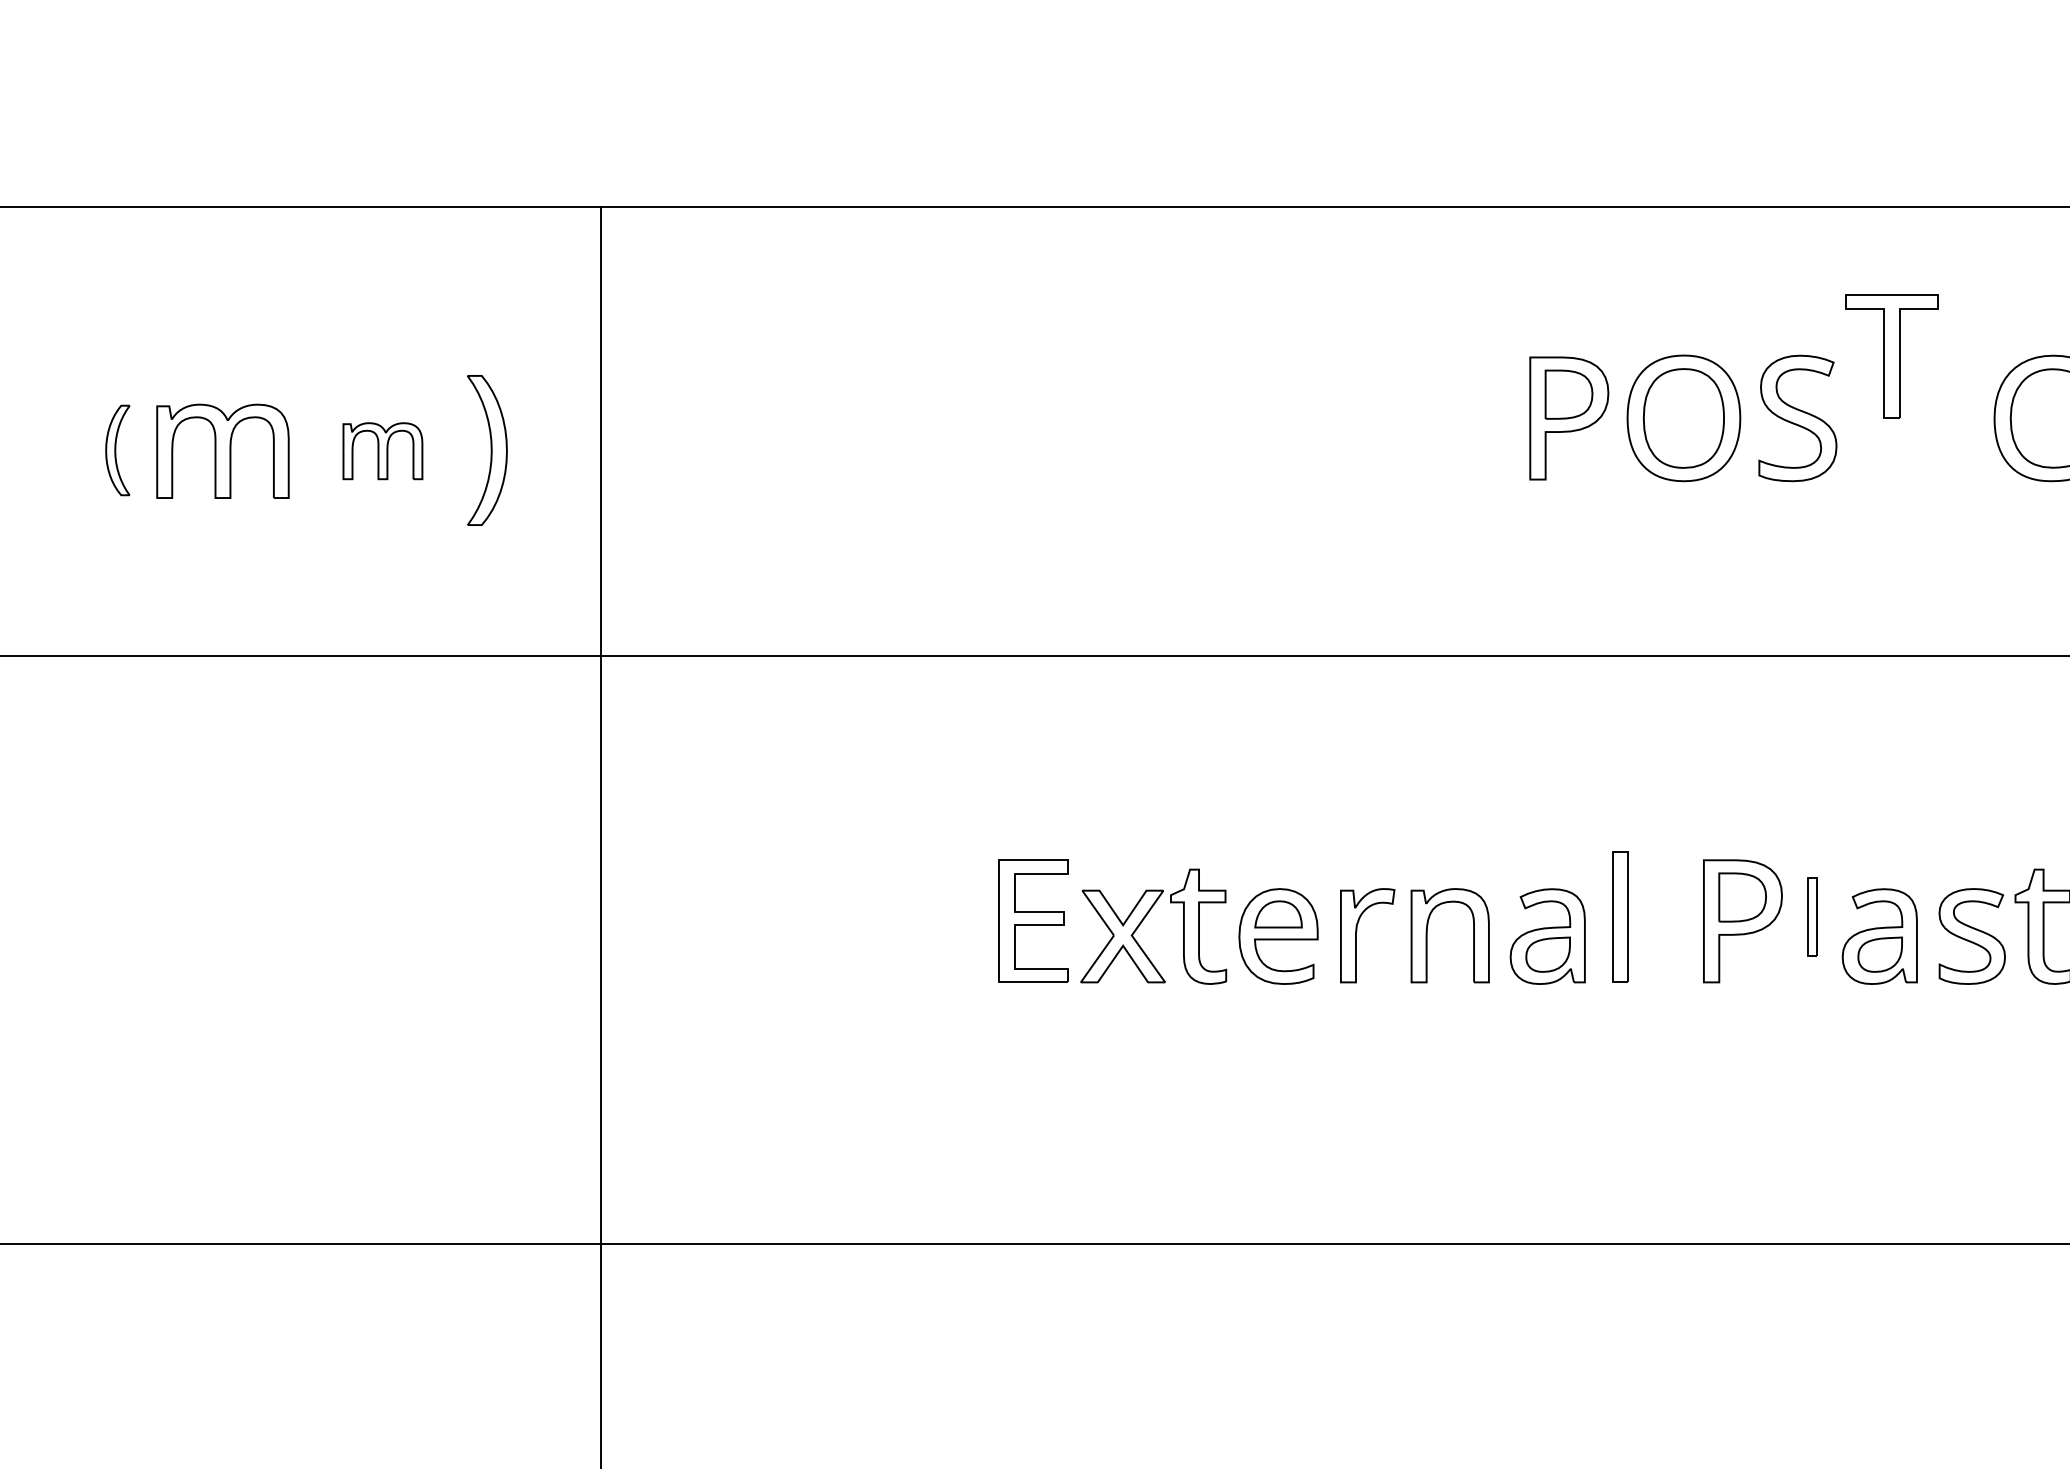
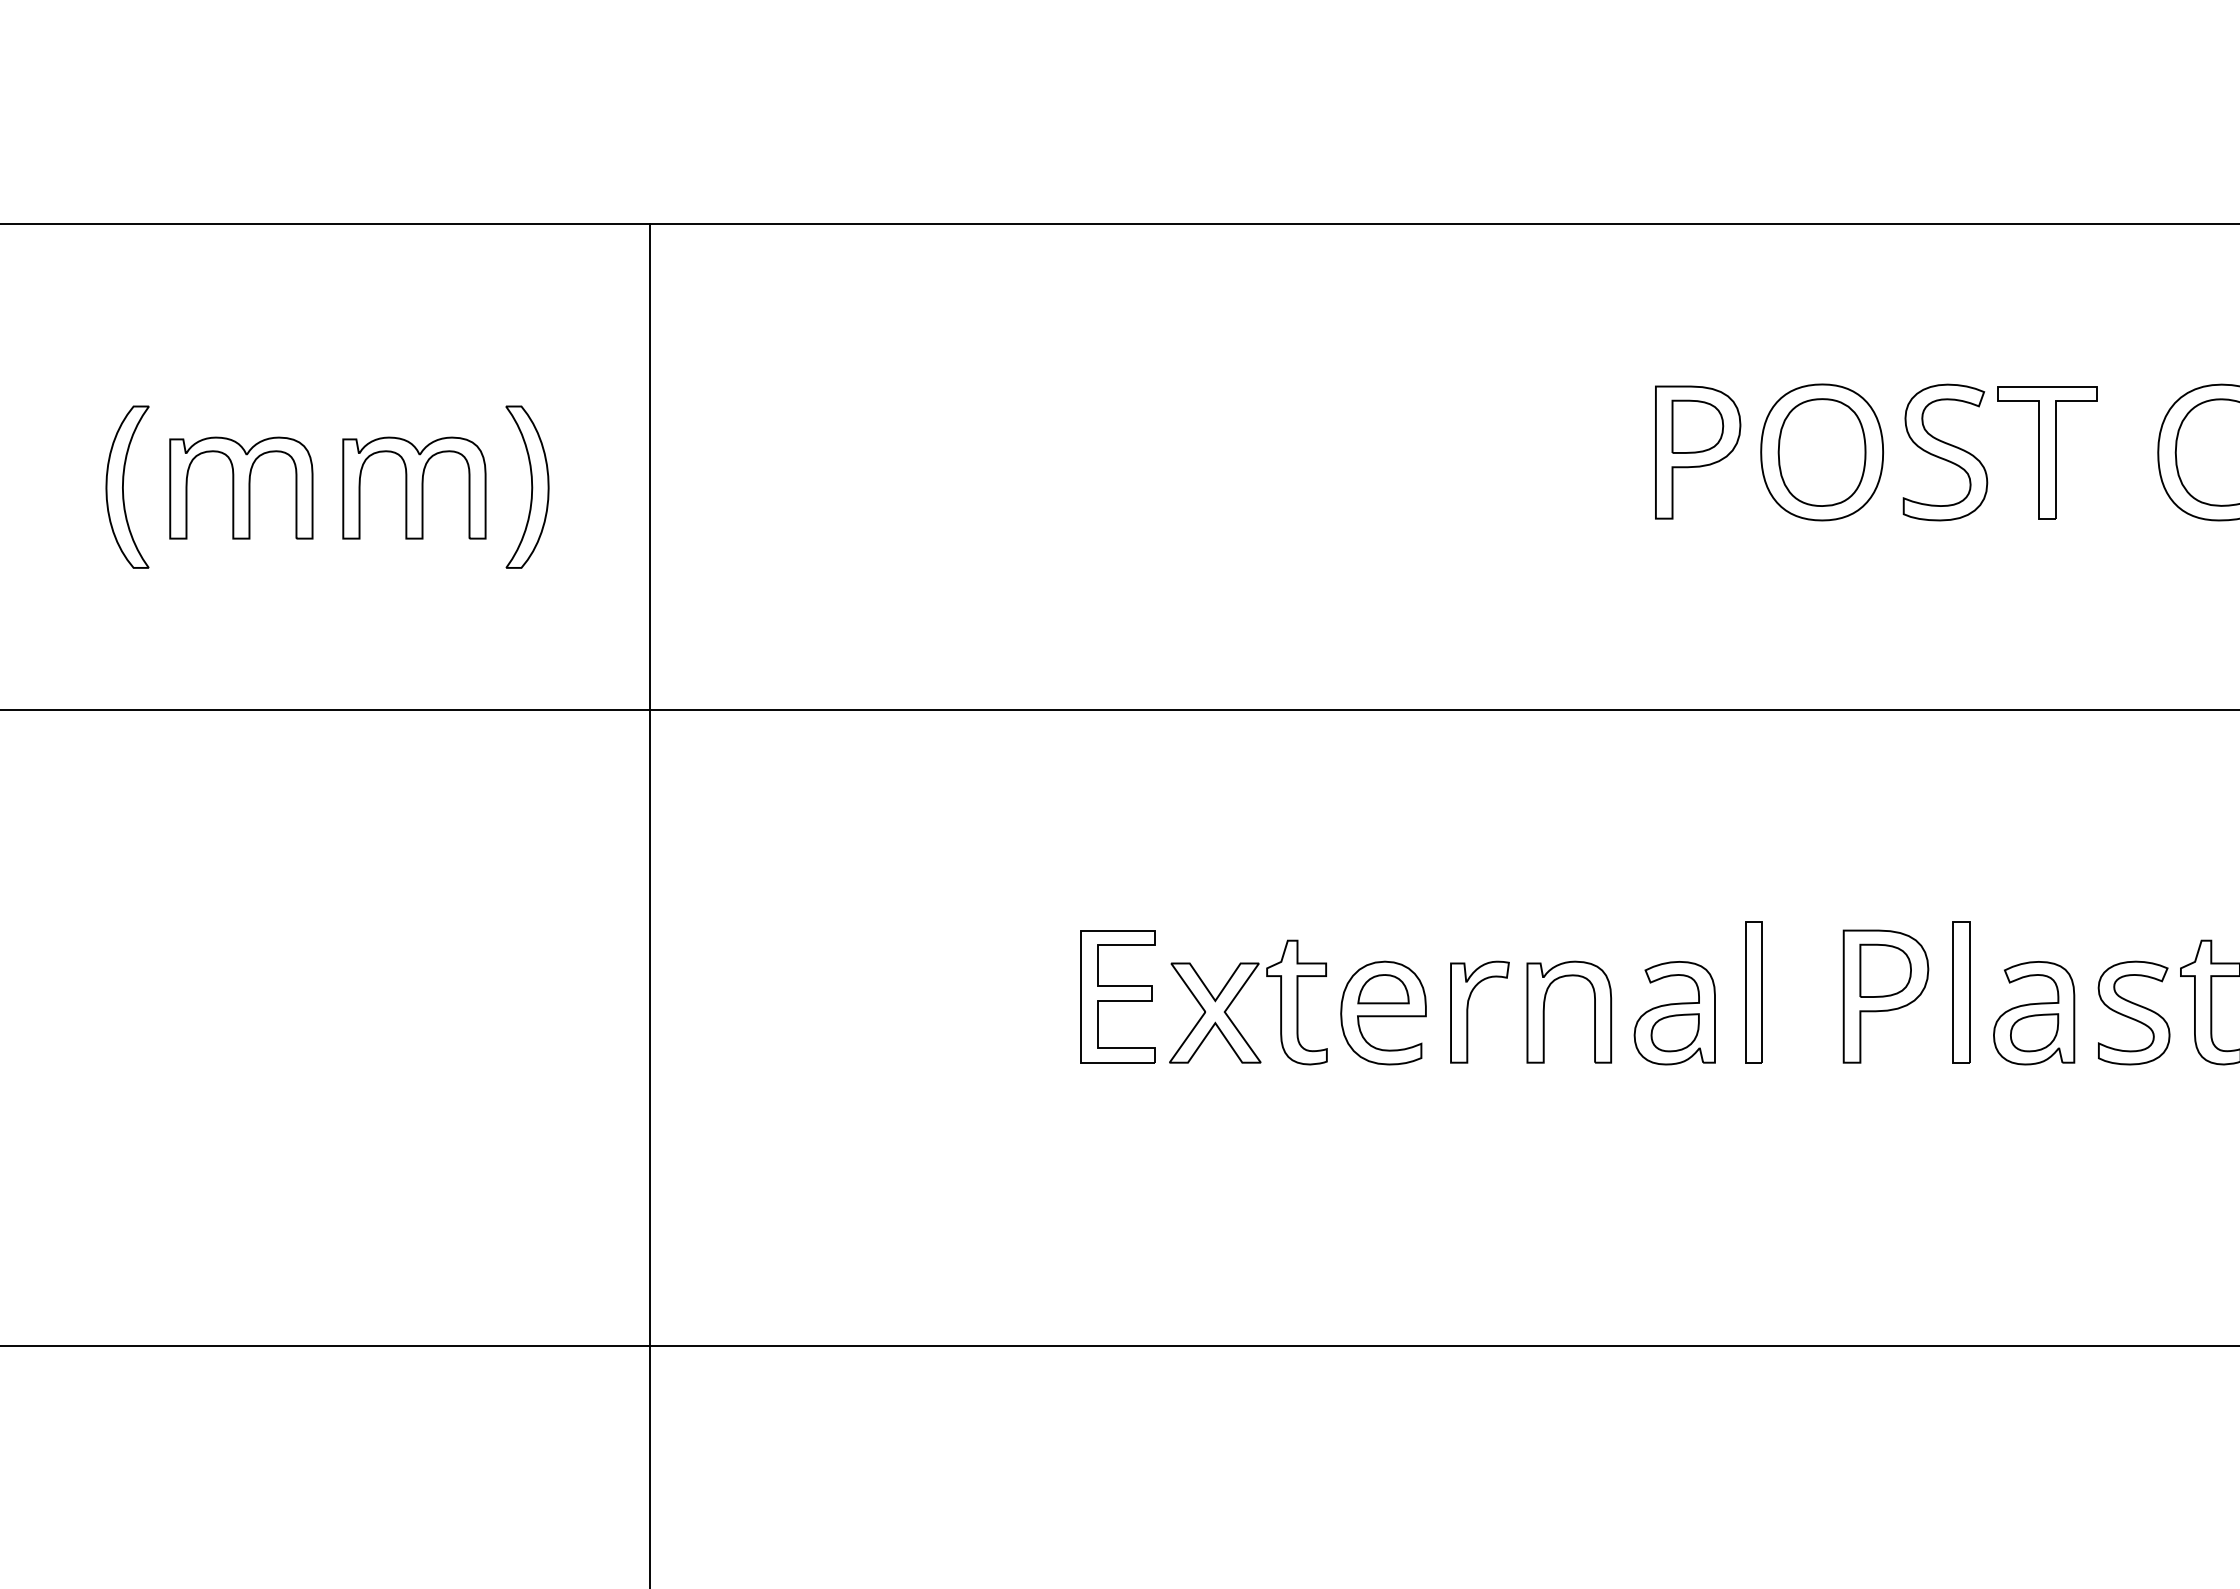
part: (1891, 356) -> (2046, 452), moved
part: (117, 450) -> (127, 487), size x1.67
part: (382, 450) -> (413, 487), size x1.67
part: (1812, 916) -> (1961, 991), size x1.67

